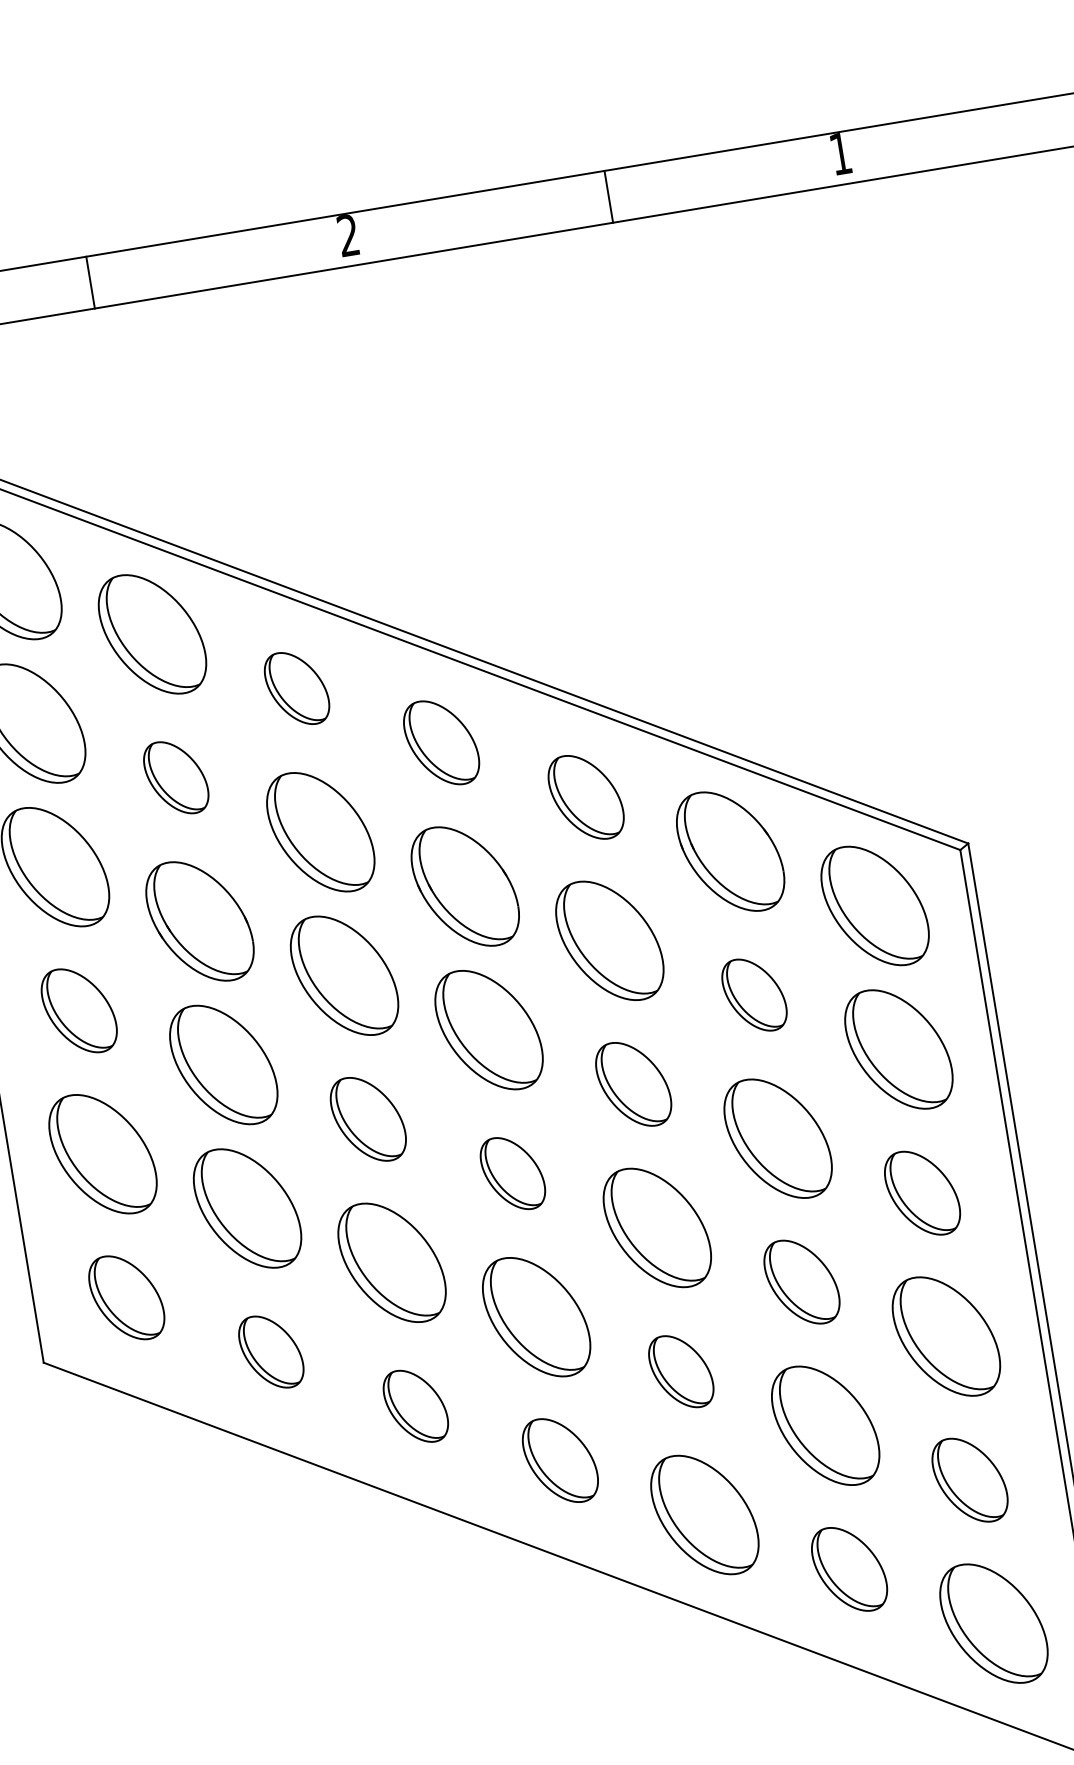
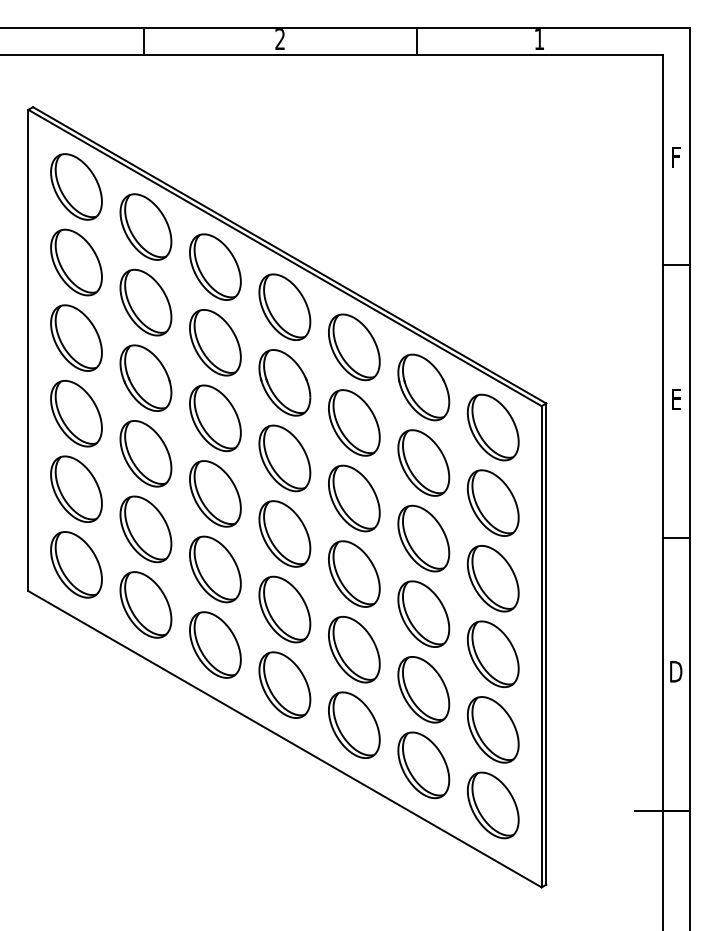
part: (296, 687) -> (215, 266), size x1.67
part: (440, 741) -> (284, 306), size x1.43
part: (175, 777) -> (145, 302), size x1.67
part: (586, 797) -> (354, 347), size x1.43
part: (753, 994) -> (423, 462), size x1.67
part: (79, 1010) -> (76, 413), size x1.43
part: (633, 1084) -> (354, 498), size x1.43
part: (368, 1118) -> (215, 493), size x1.43
part: (511, 1172) -> (284, 533), size x1.67
part: (921, 1192) -> (492, 578), size x1.43
part: (801, 1281) -> (423, 613), size x1.43
part: (126, 1297) -> (76, 564), size x1.43
part: (270, 1351) -> (145, 604), size x1.67
part: (681, 1371) -> (354, 649), size x1.67
part: (415, 1405) -> (215, 644), size x1.67
part: (559, 1459) -> (284, 684), size x1.43
part: (968, 1479) -> (492, 729), size x1.43
part: (848, 1569) -> (423, 765), size x1.43

